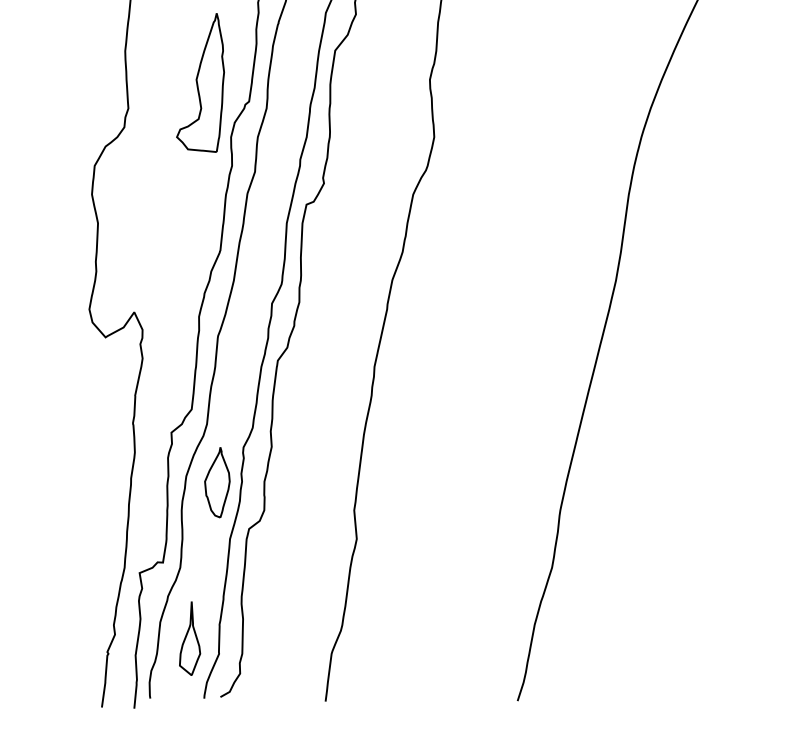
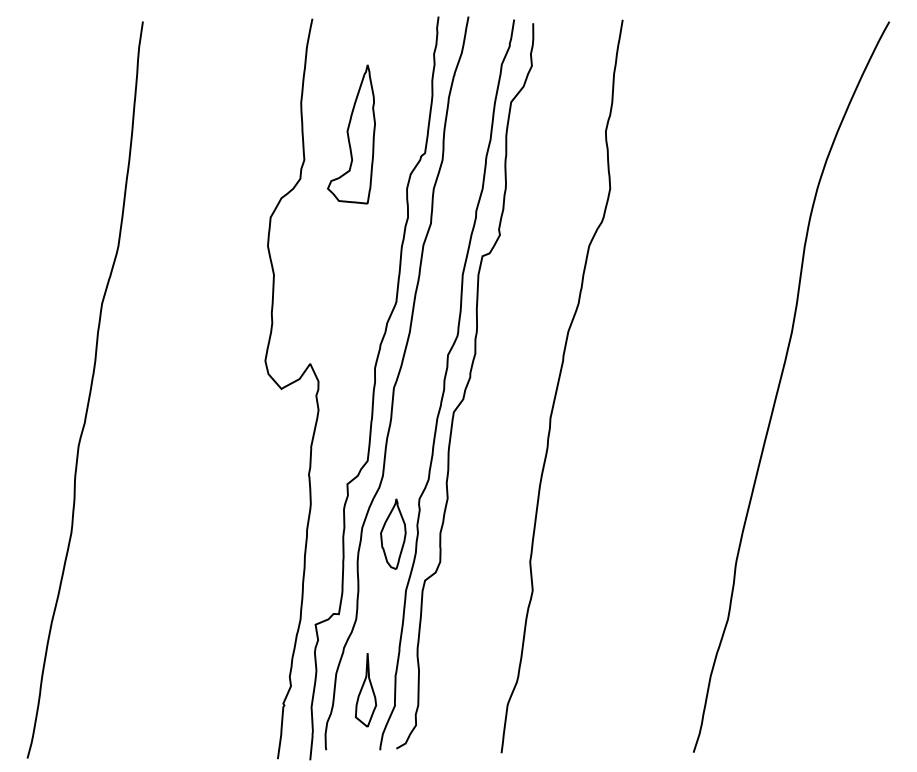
part: (200, 82) -> (351, 134), moved

